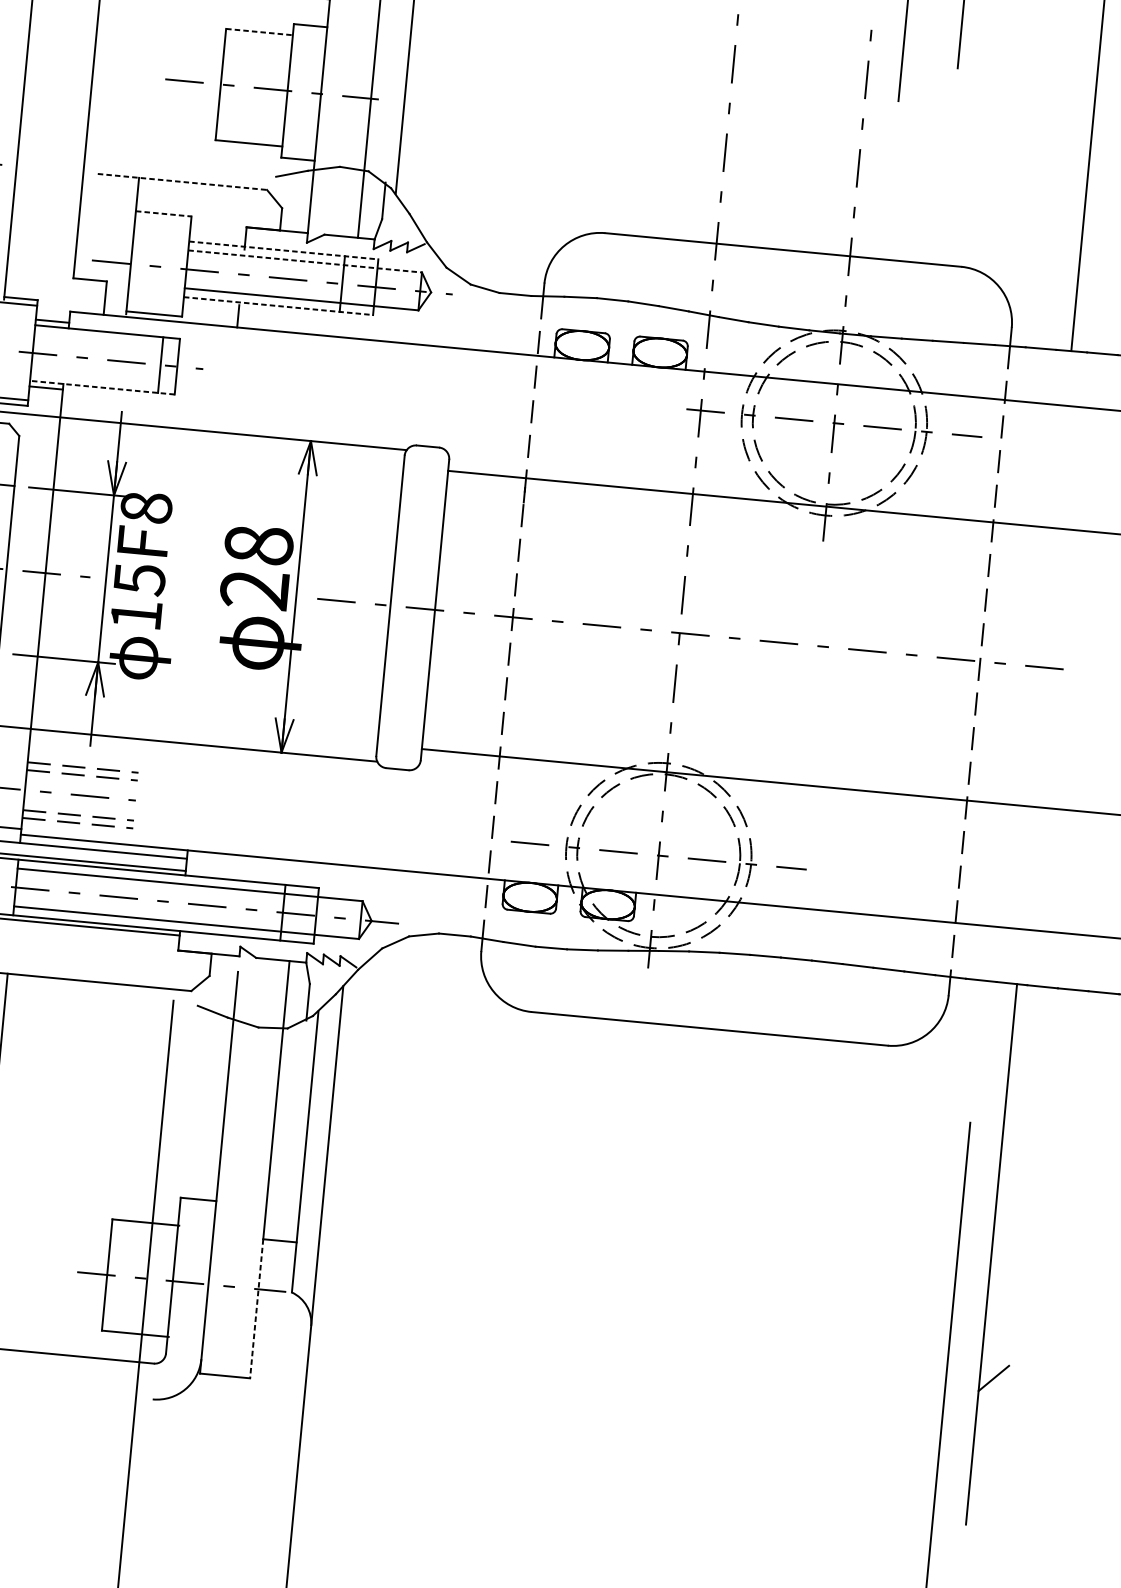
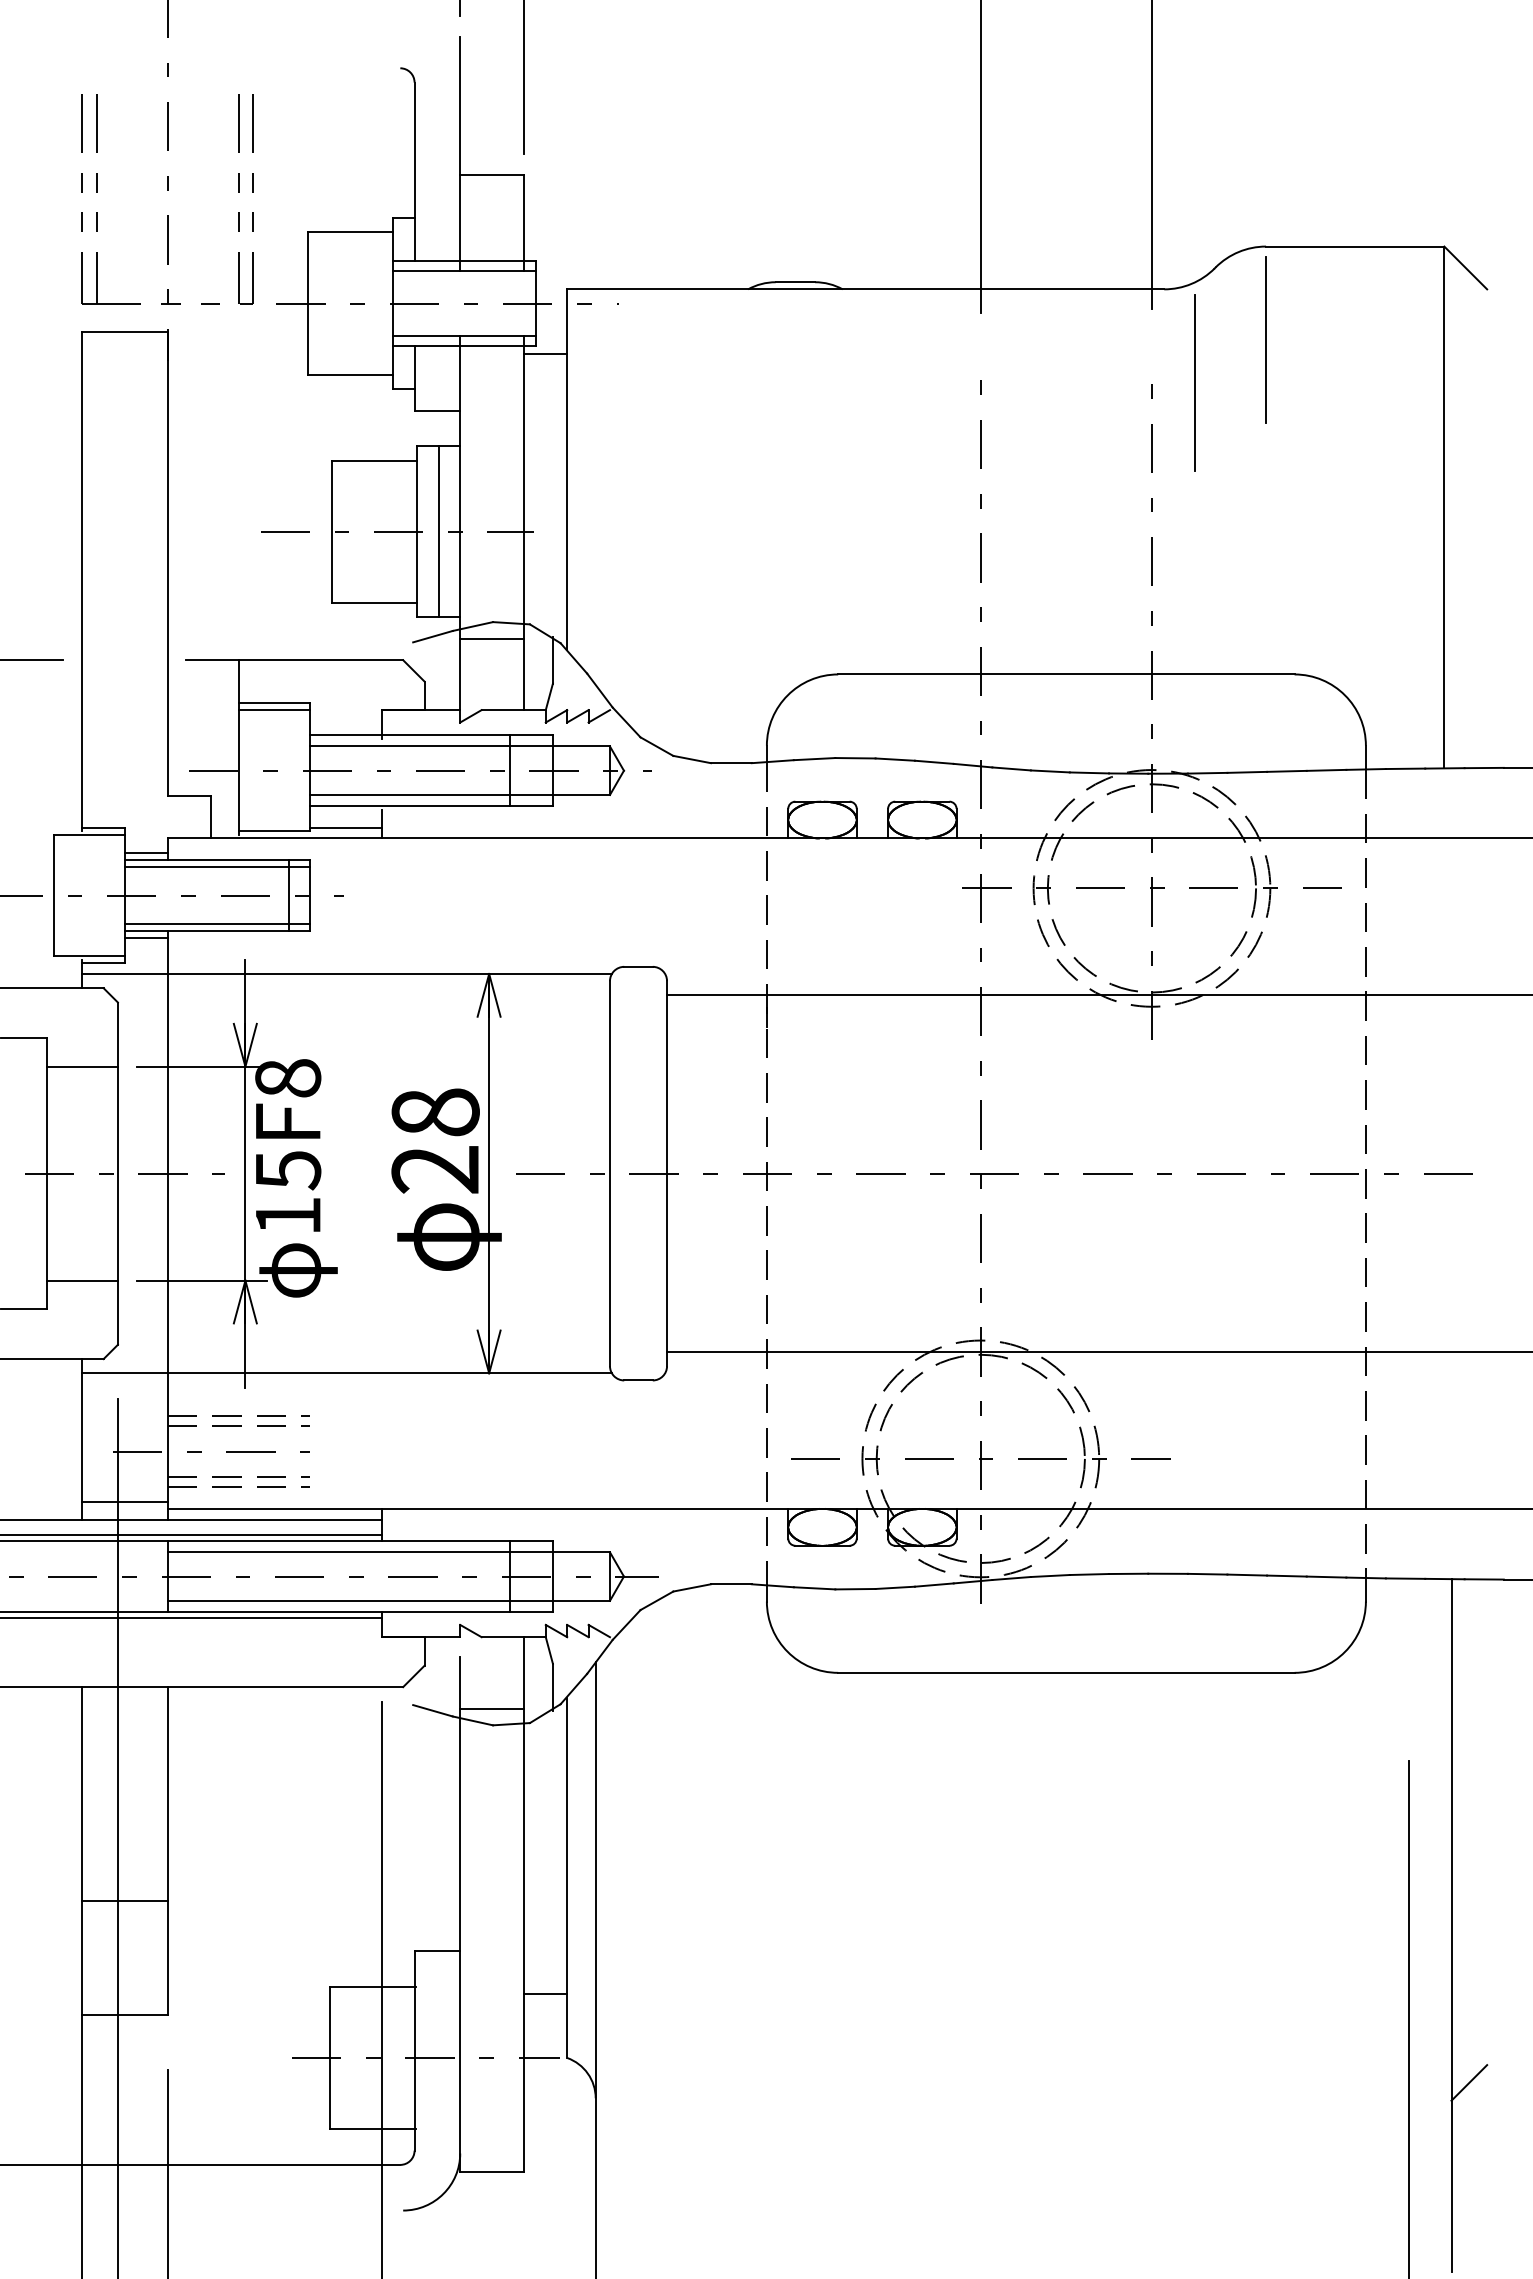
line: (259, 32) -> (374, 460), dashed -> solid
line: (304, 92) -> (438, 531), added
line: (338, 179) -> (492, 638), added
line: (183, 182) -> (295, 660), dashed -> solid
line: (163, 213) -> (274, 702), dashed -> solid
line: (162, 219) -> (274, 710), added
line: (284, 250) -> (432, 735), dashed -> solid
line: (305, 261) -> (460, 746), dashed -> solid
line: (279, 306) -> (432, 806), dashed -> solid
line: (209, 316) -> (345, 827), added
line: (106, 337) -> (217, 867), added
line: (102, 382) -> (217, 924), added
line: (102, 387) -> (217, 931), dashed -> solid
line: (259, 1014) -> (492, 1708), added
line: (256, 1309) -> (524, 2083), dashed -> solid

